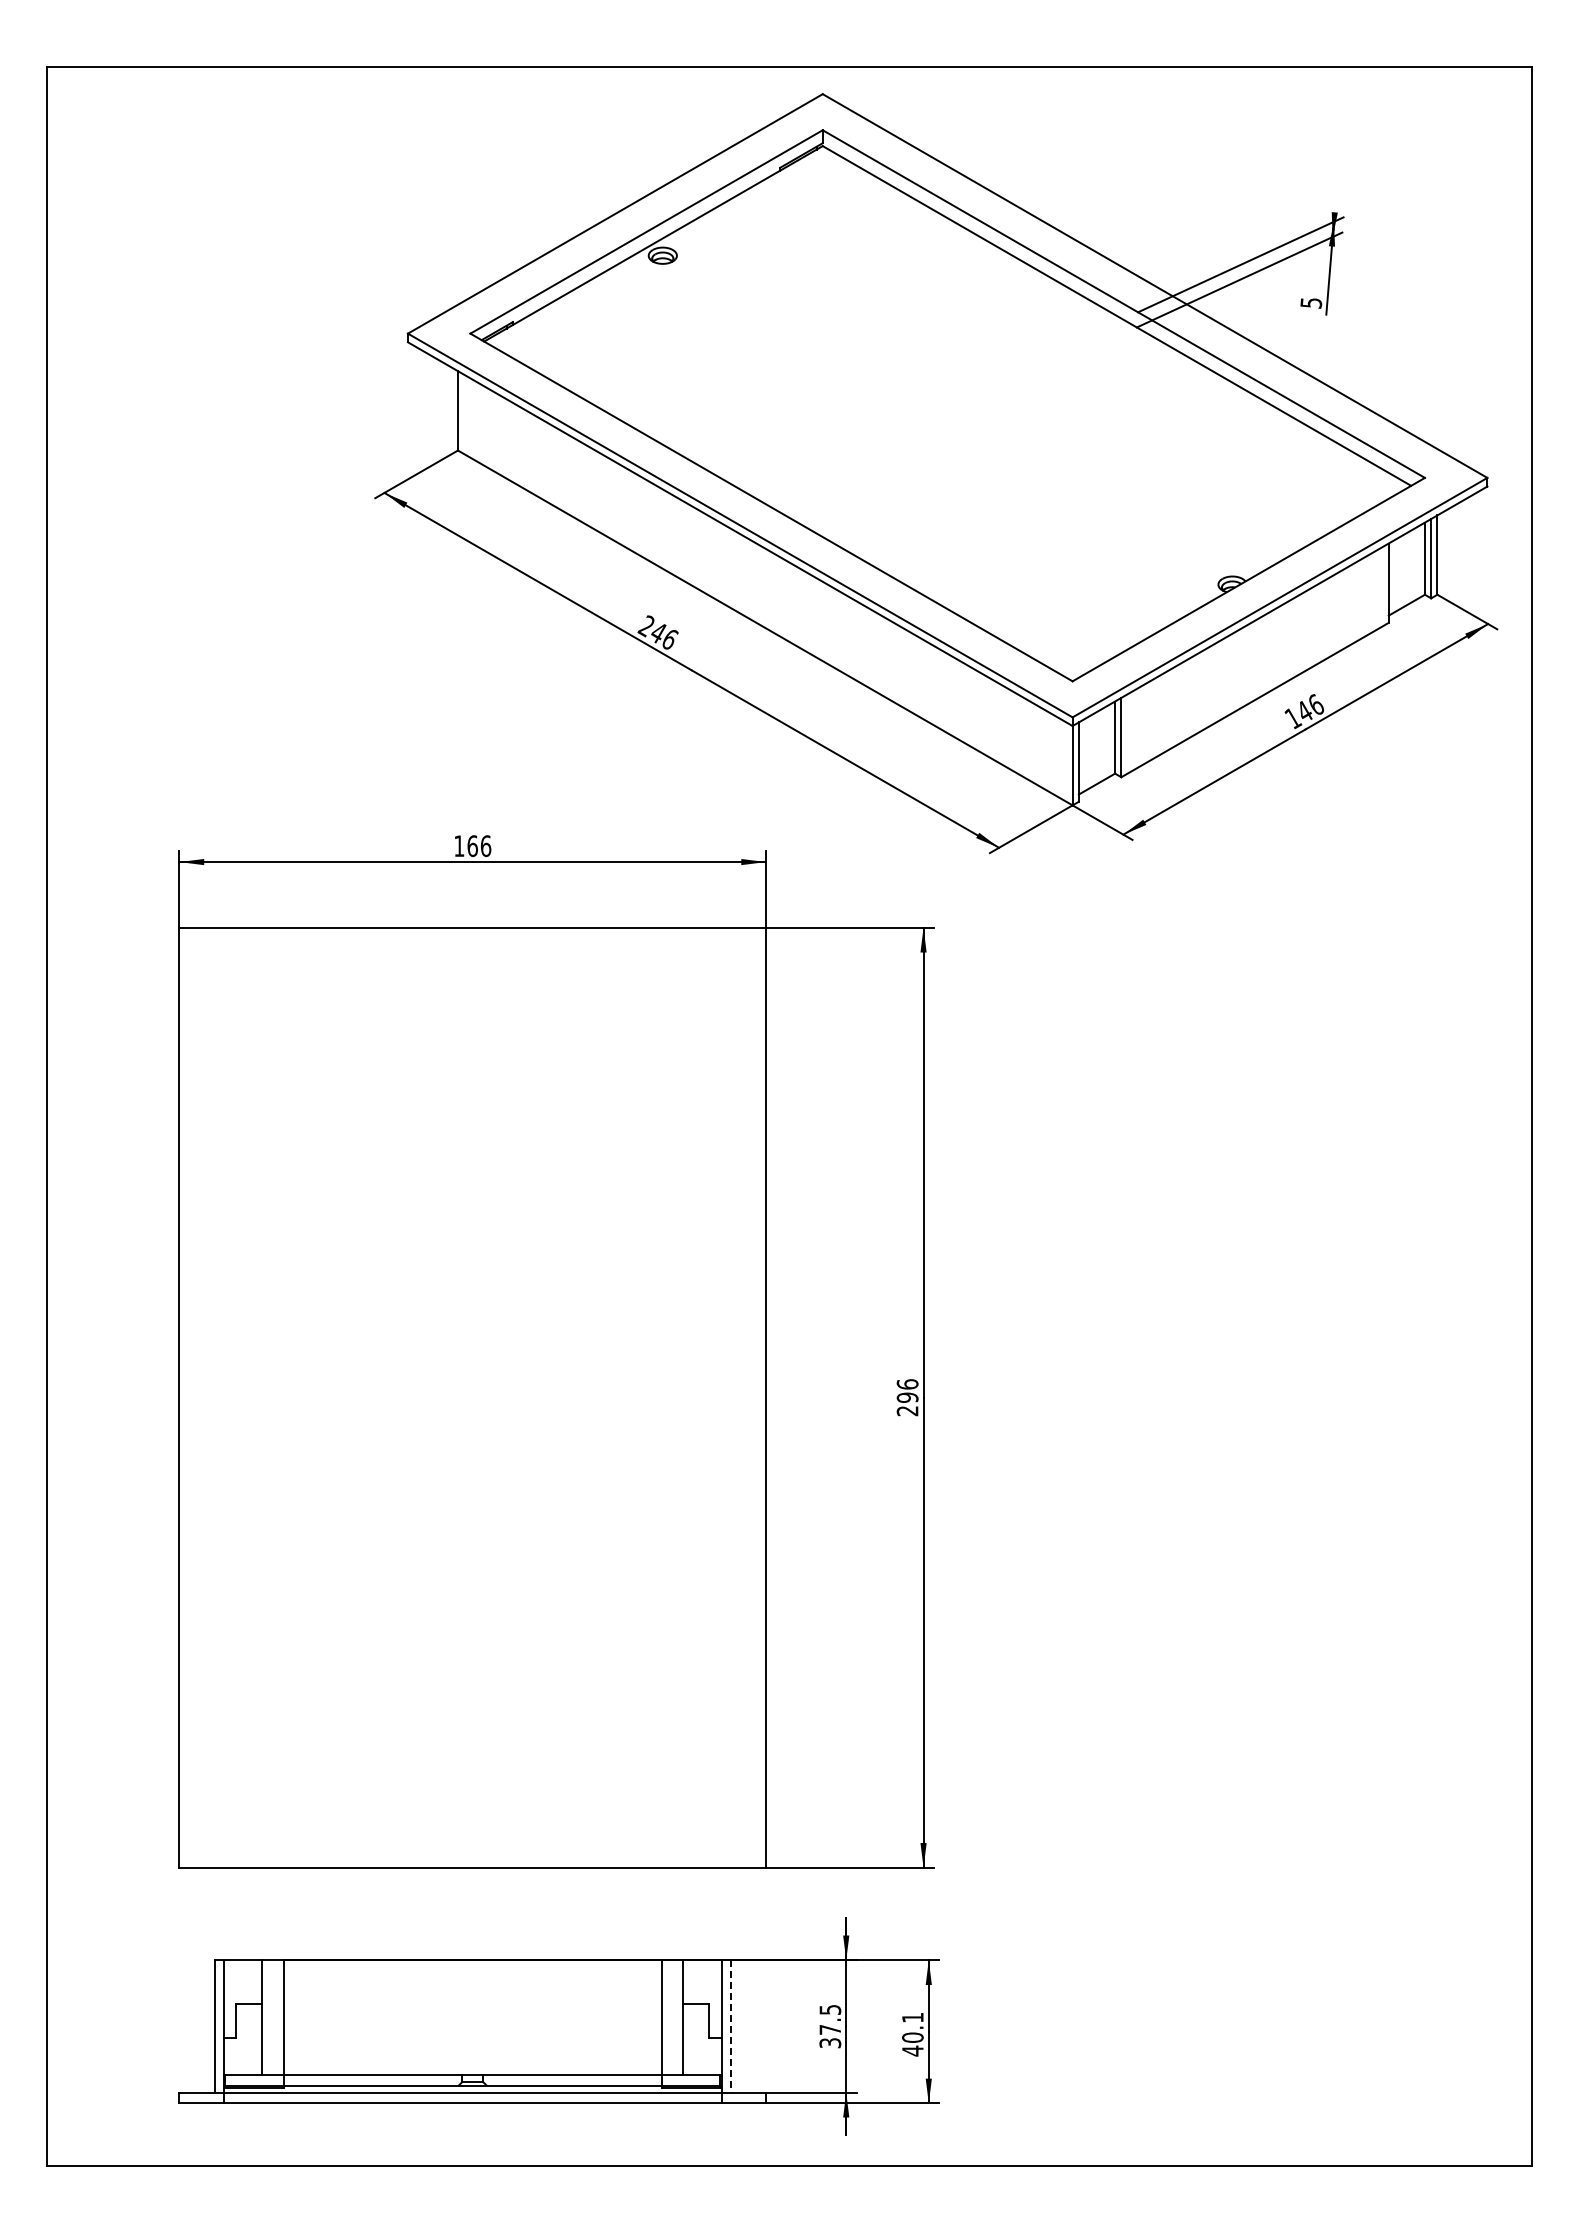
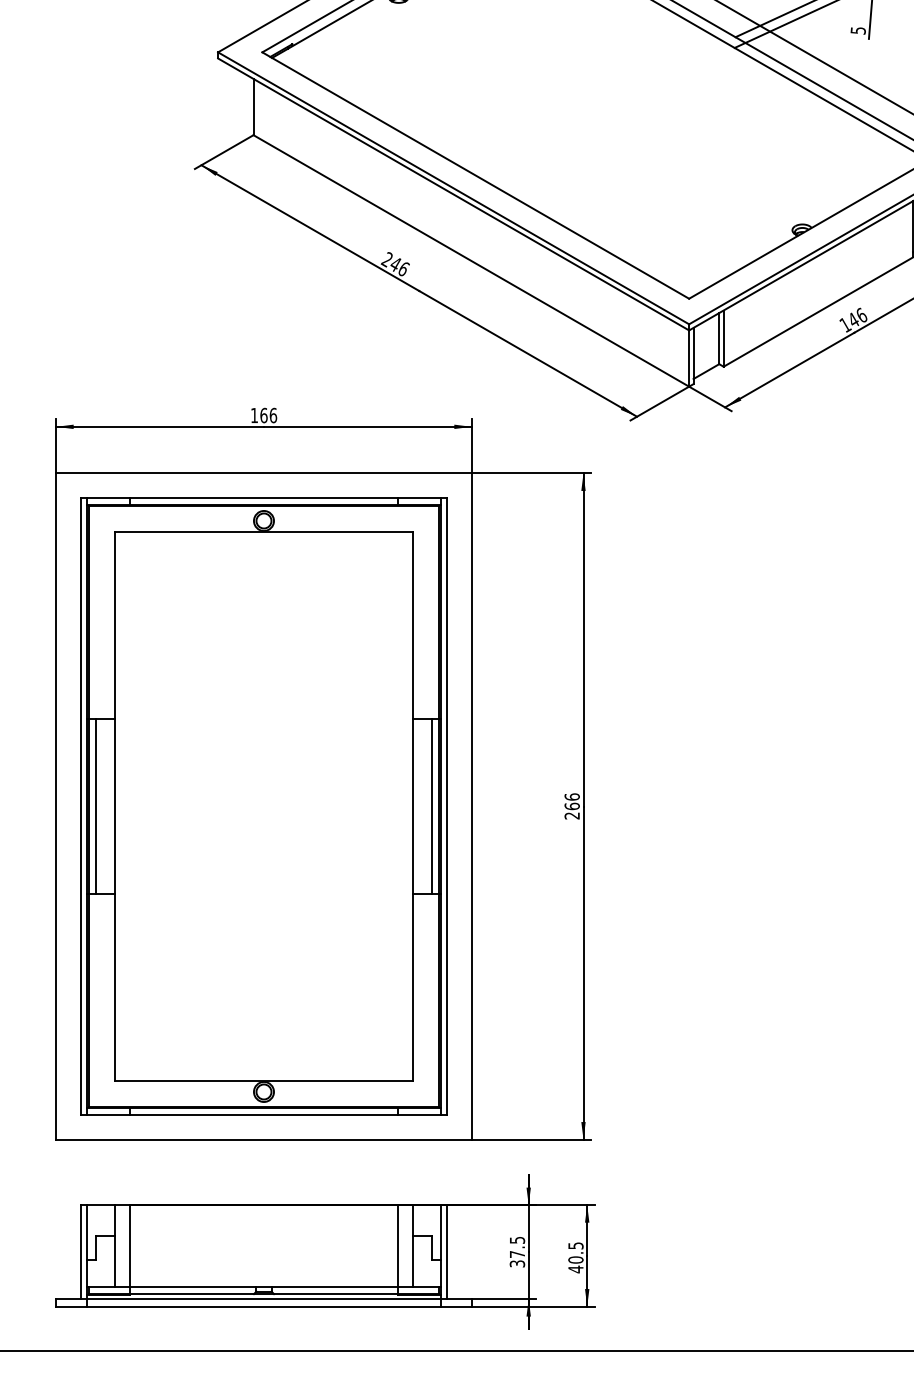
part: (472, 1397) -> (263, 806), added
text: (907, 1397) -> (572, 806), 296 -> 266
text: (912, 2017) -> (575, 1245), 40.1 -> 40.5
line: (730, 2027) -> (446, 1252), dashed -> solid

